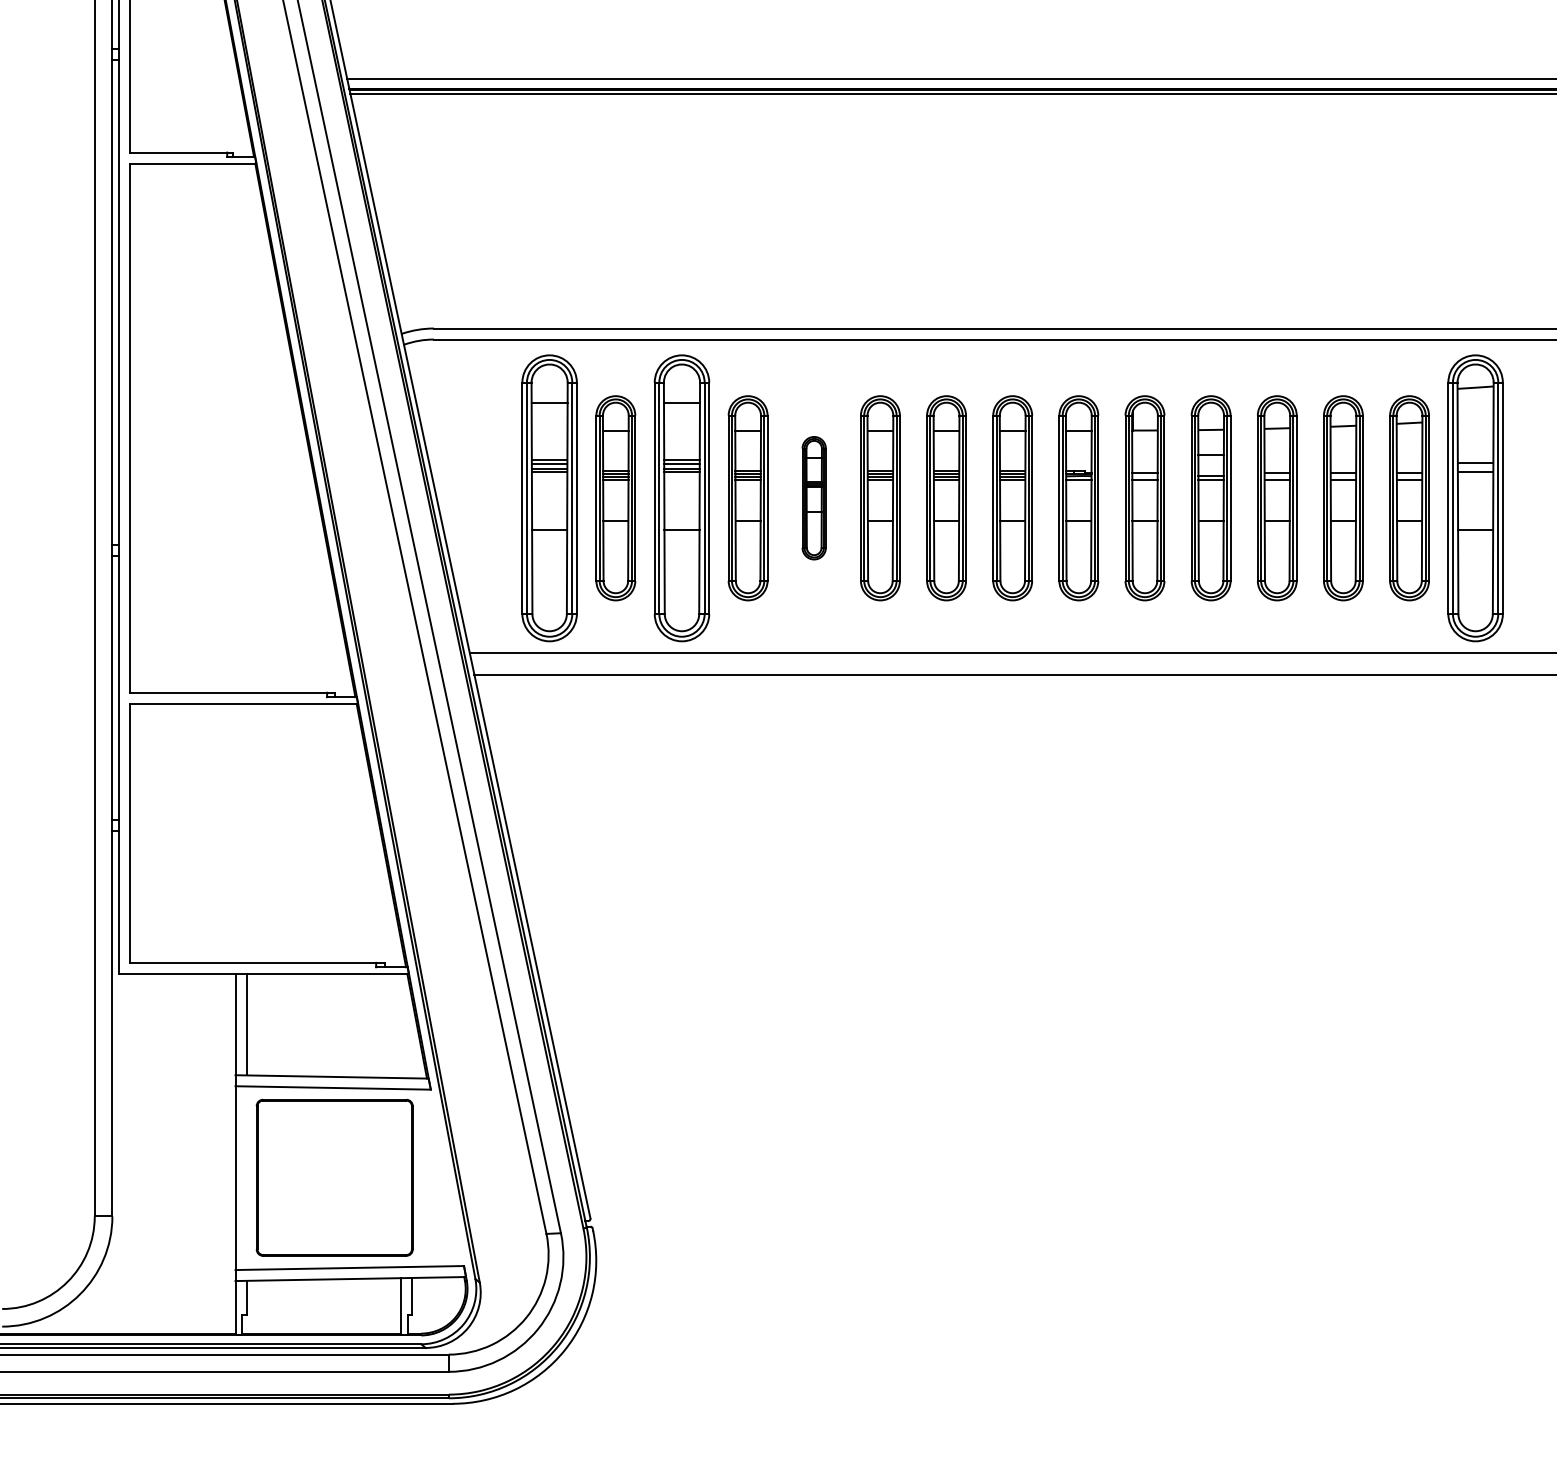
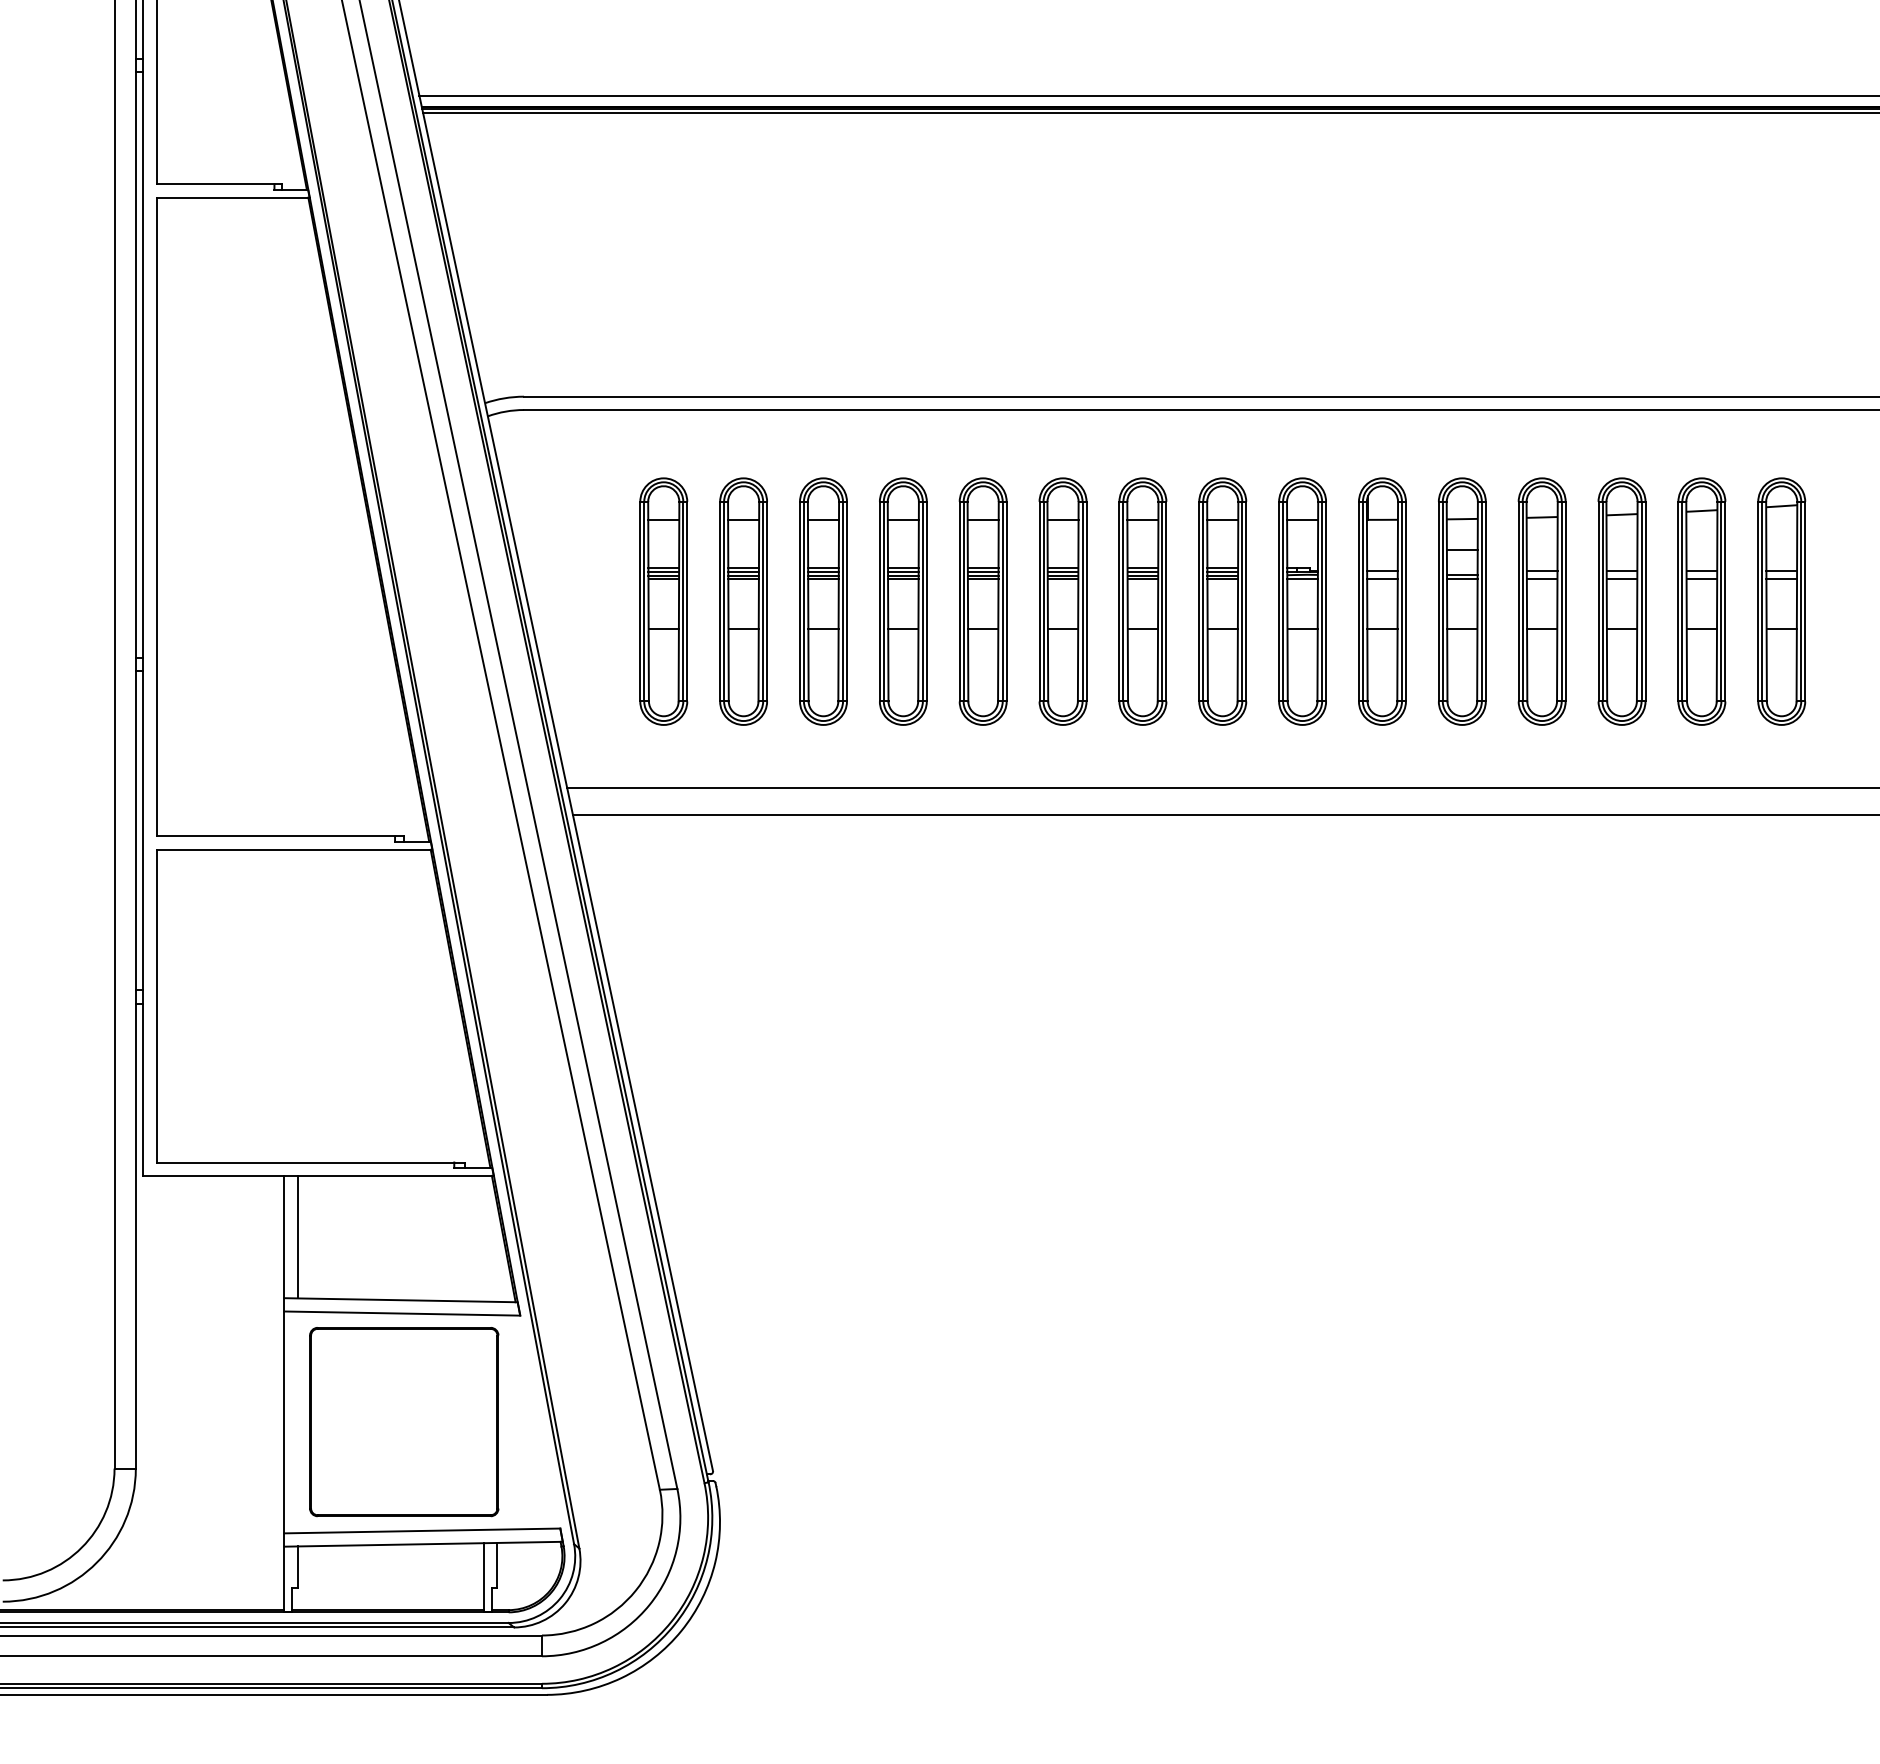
part: (549, 498) -> (663, 601), size x0.71
part: (682, 498) -> (823, 601), size x0.71
part: (813, 498) -> (982, 601), size x1.67
part: (1475, 498) -> (1781, 601), size x0.71

